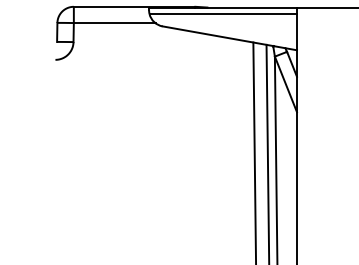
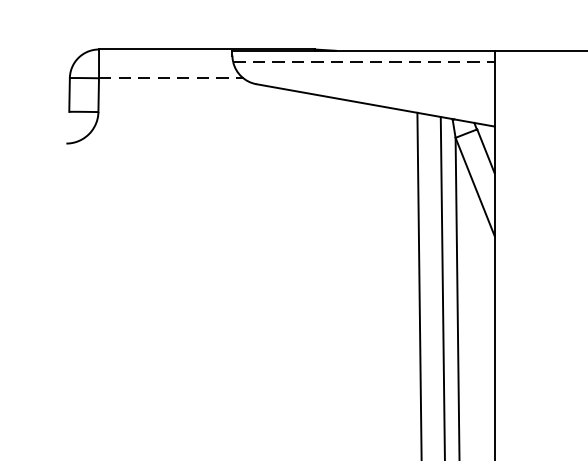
line: (223, 14) -> (364, 63), solid -> dashed
line: (114, 23) -> (171, 79), solid -> dashed

